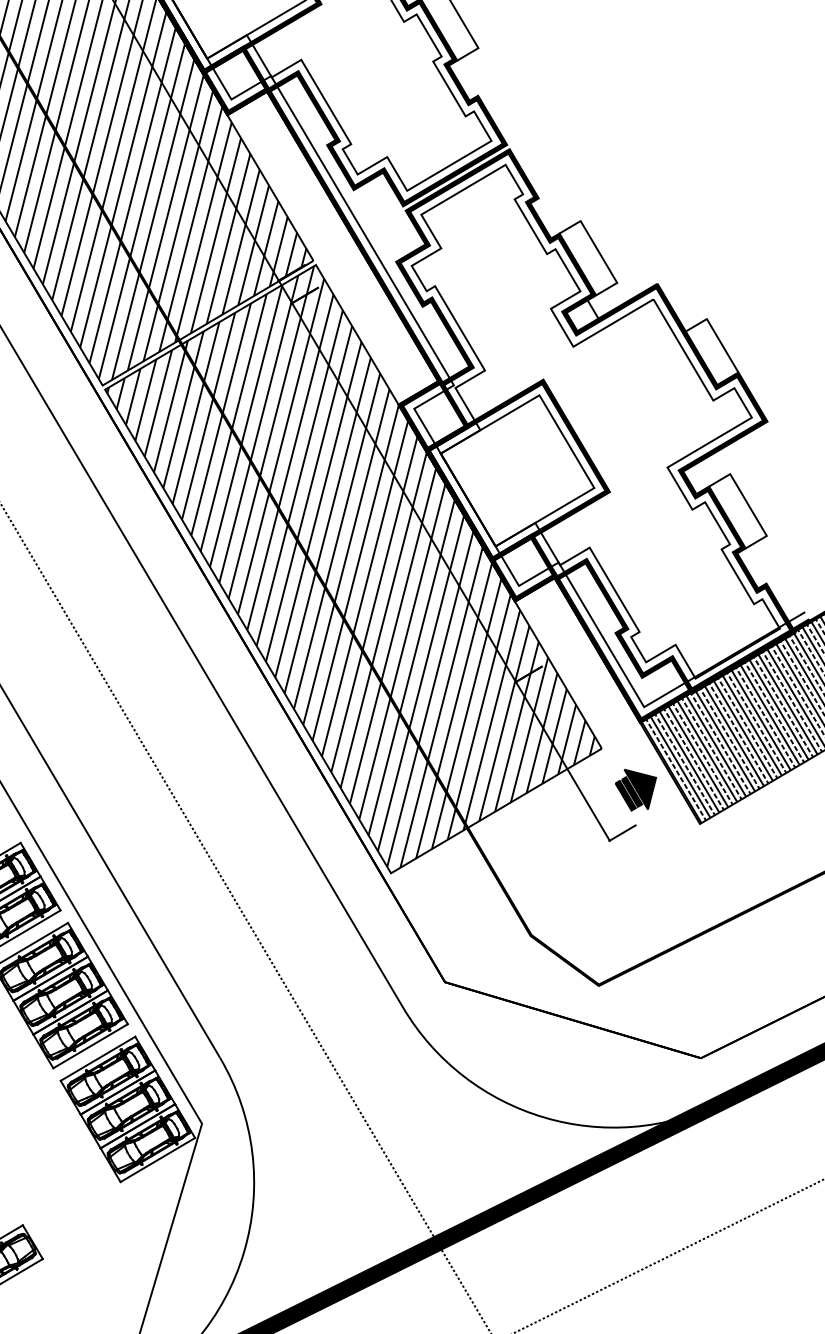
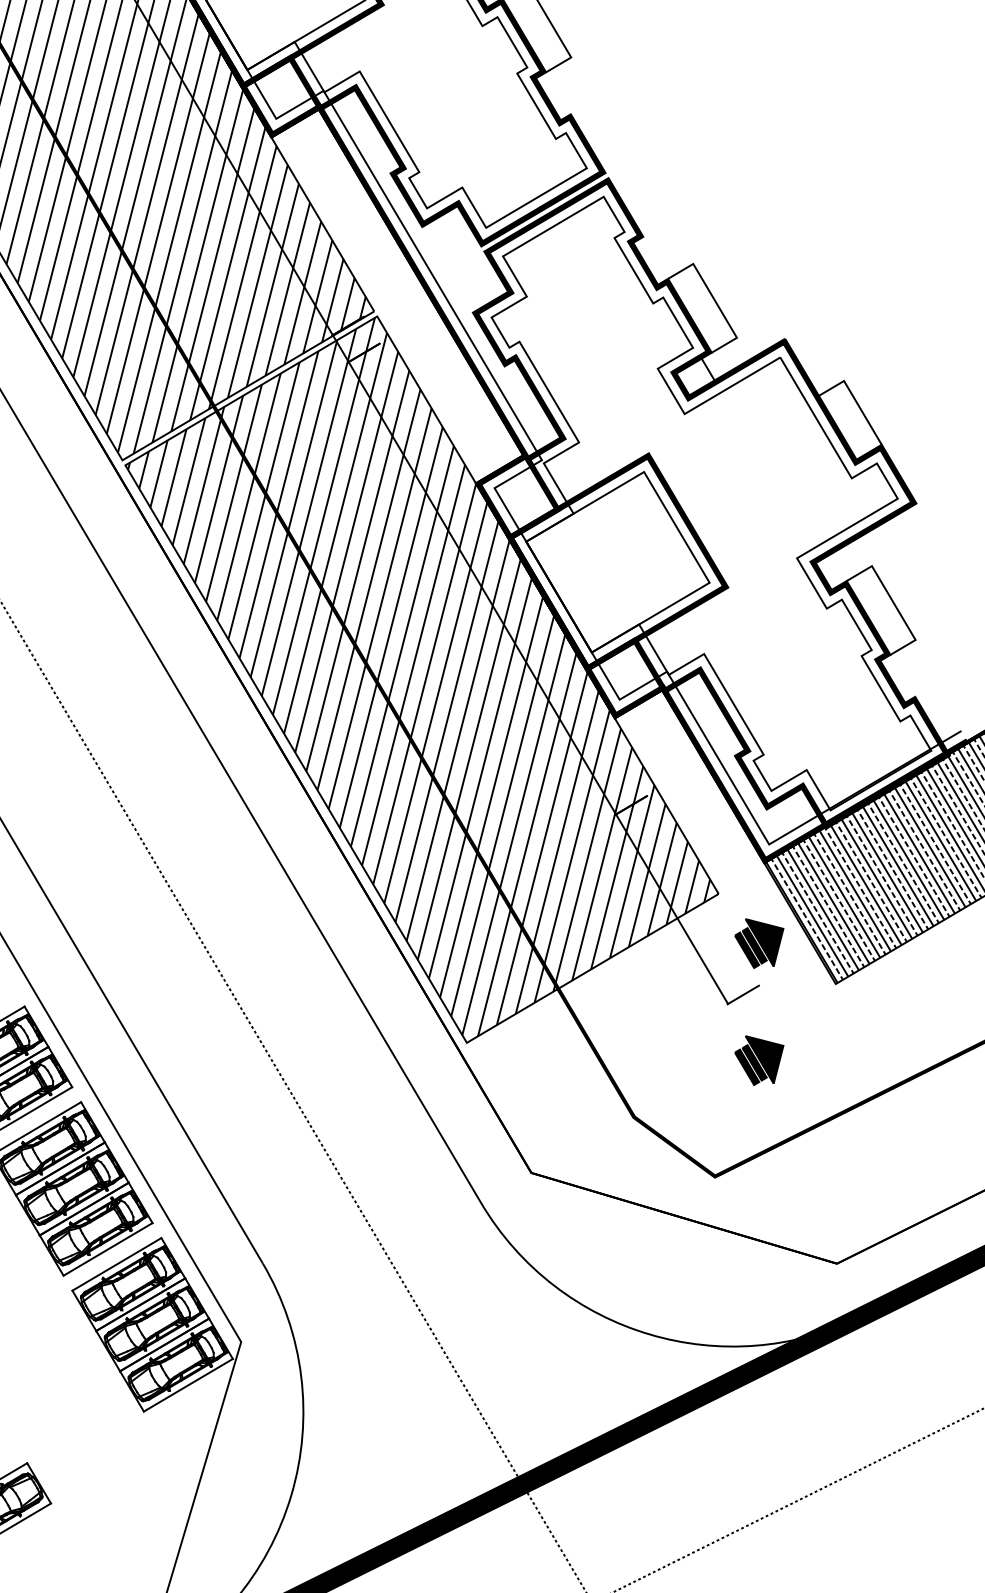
part: (636, 888) -> (760, 1061), added

